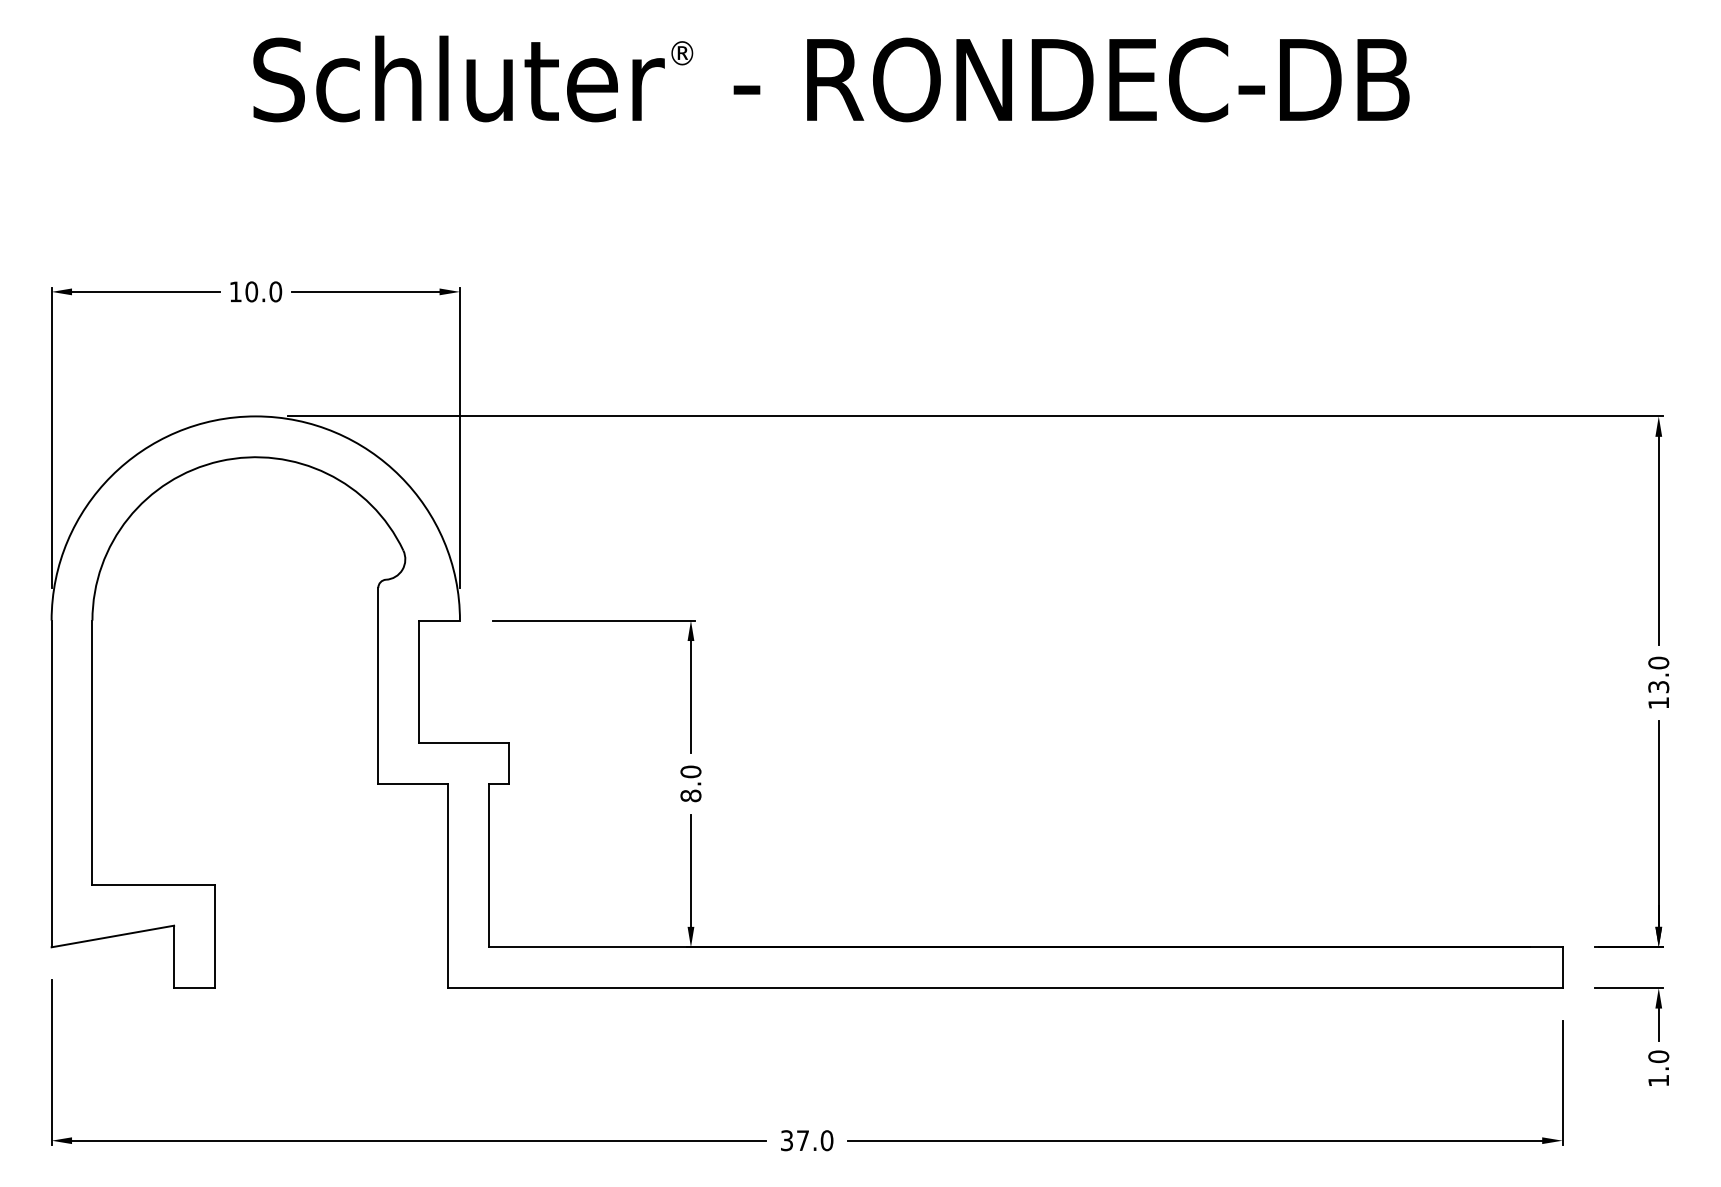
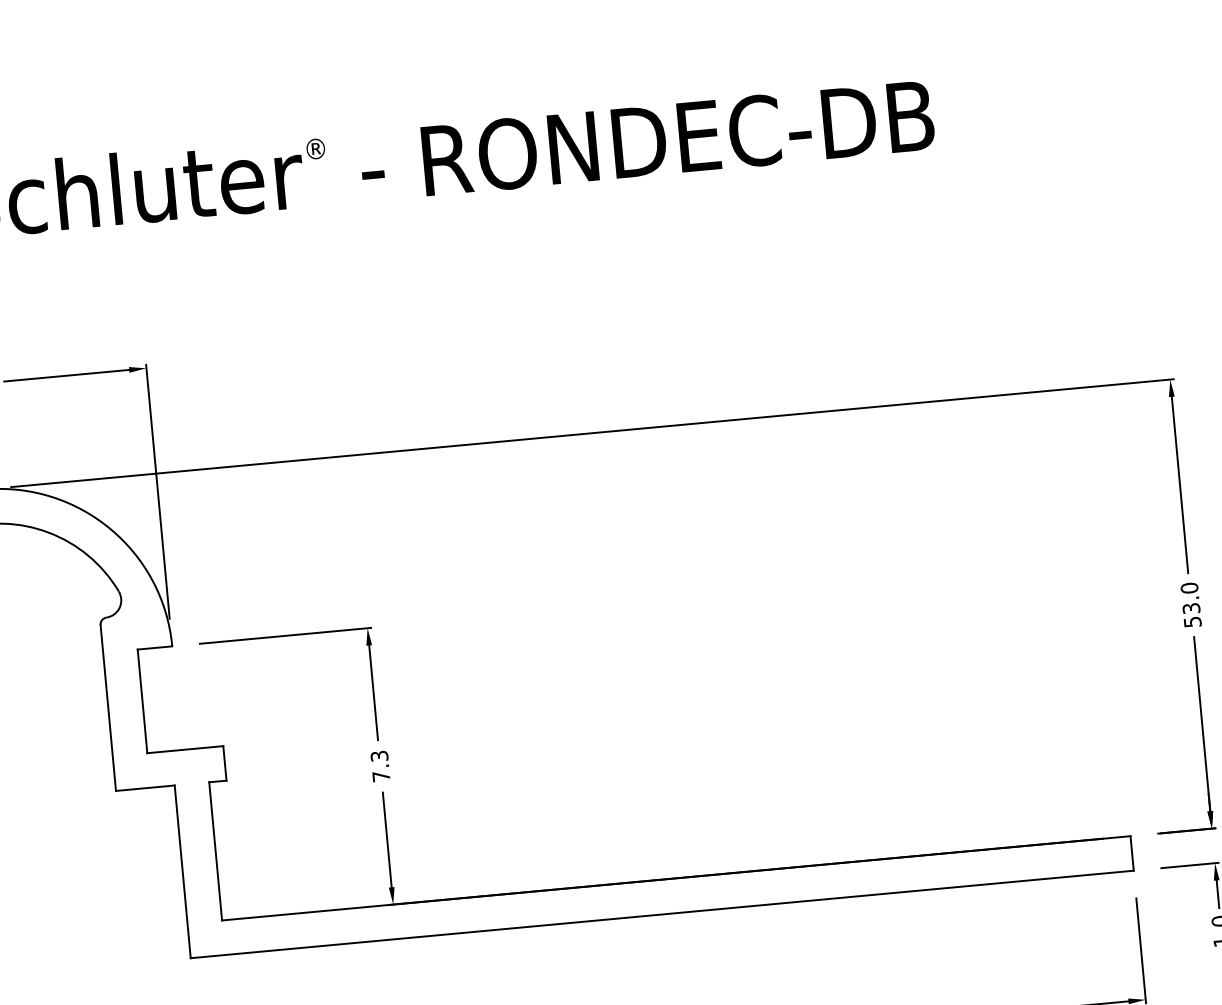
text: (1658, 703) -> (1192, 622), 13.0 -> 53.0
text: (690, 783) -> (380, 766), 8.0 -> 7.3

